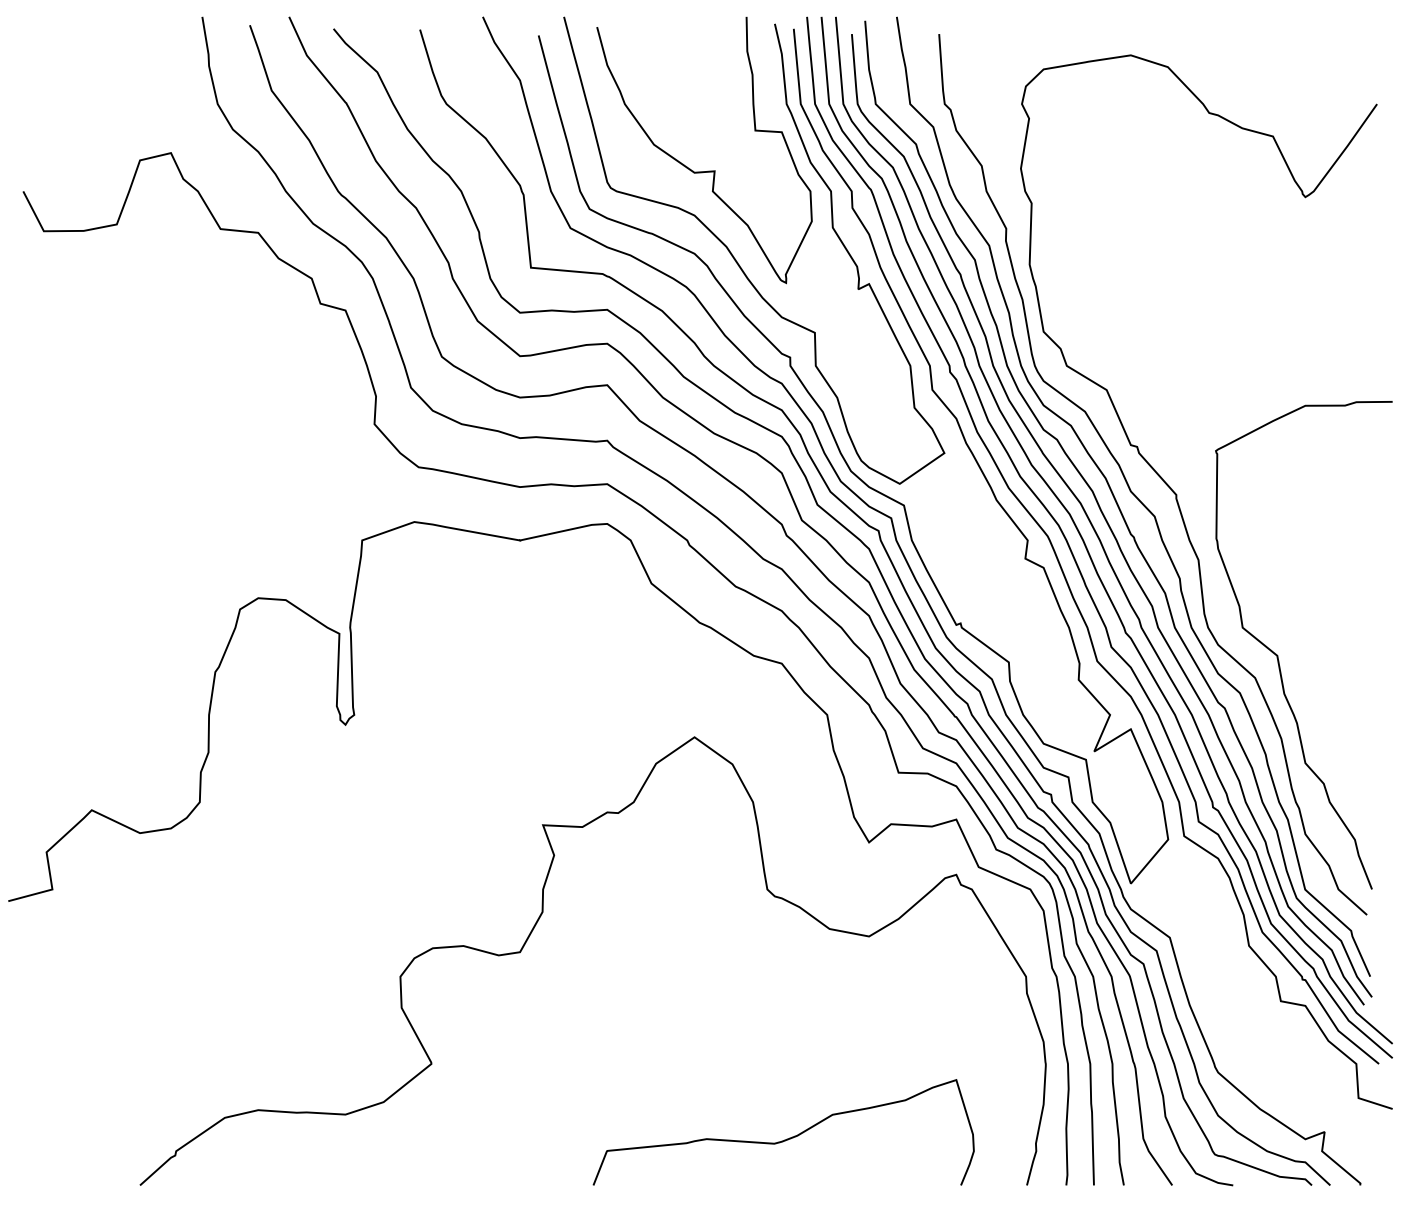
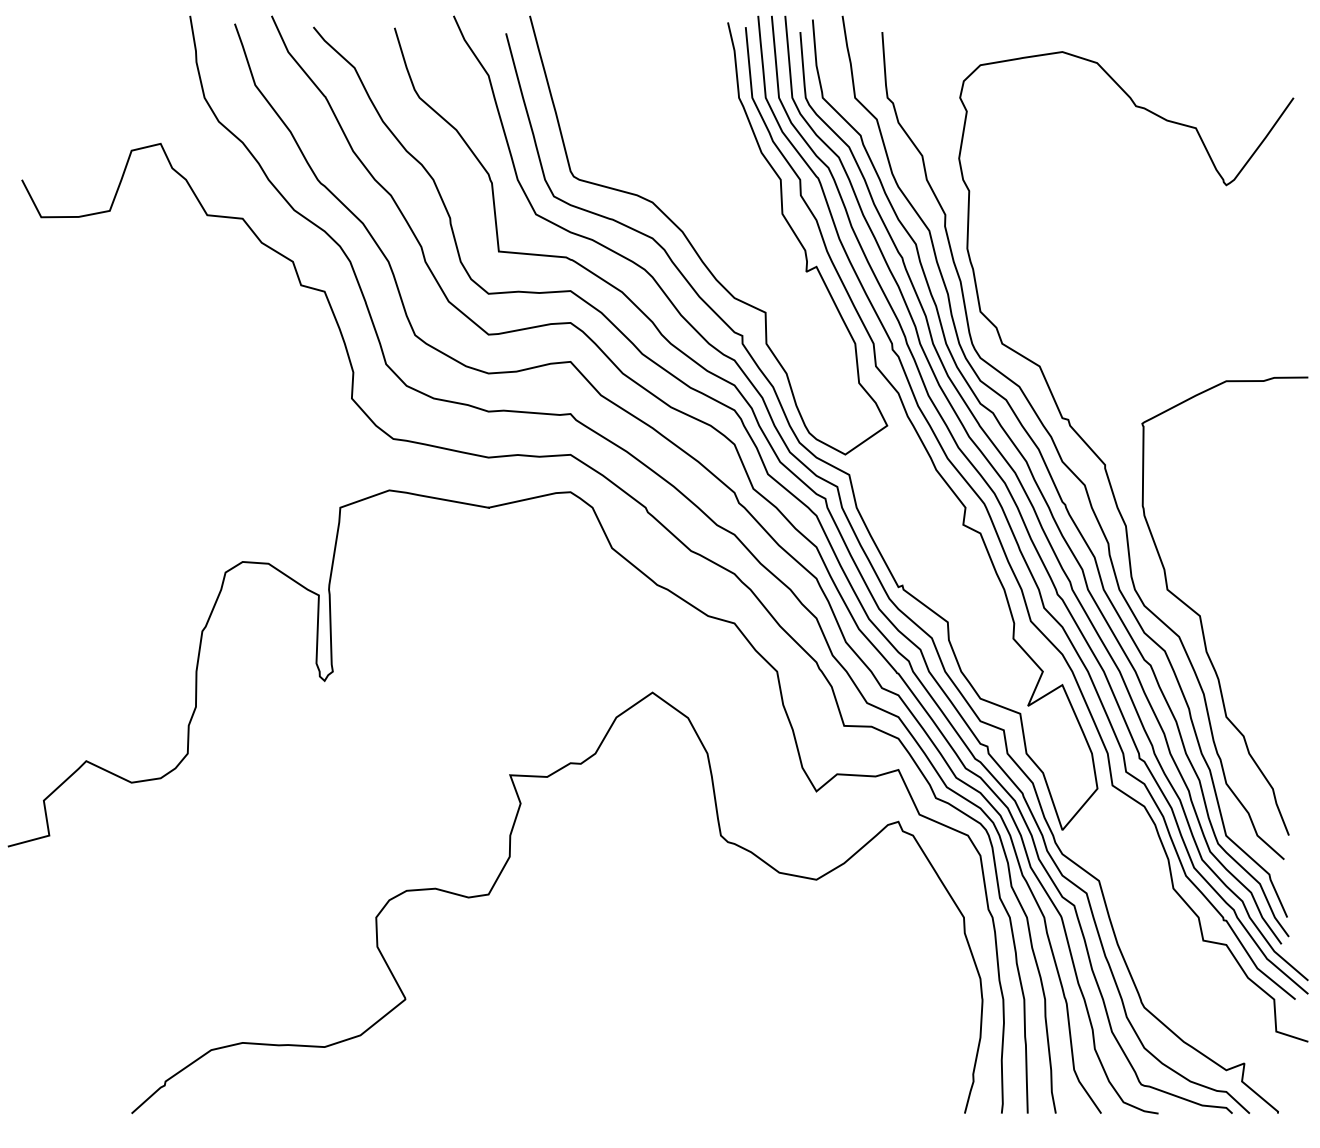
curve: (707, 170) -> (664, 160), removed
curve: (784, 1139) -> (737, 1070), removed

